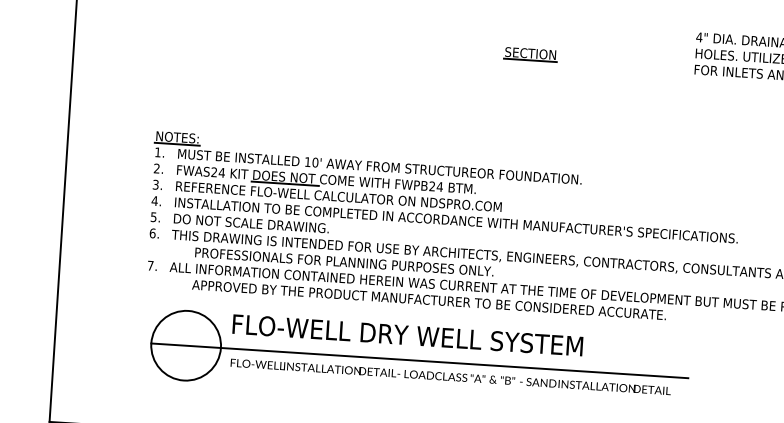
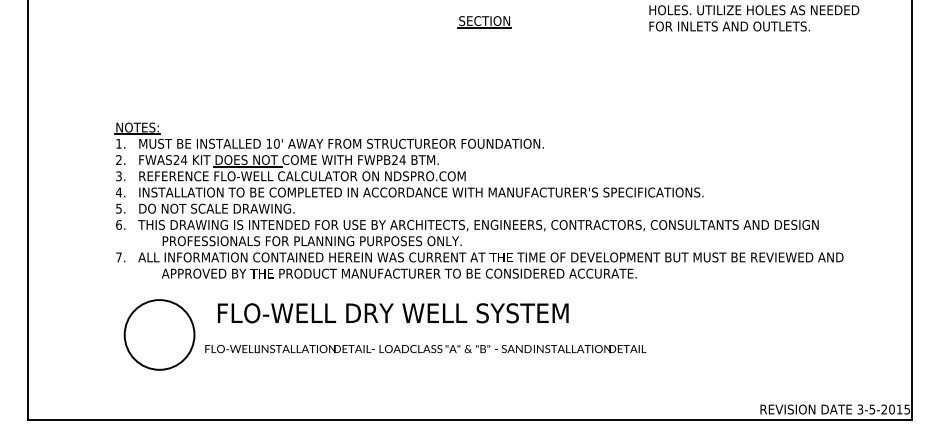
text: (407, 335) -> (392, 313), moved
line: (419, 360) -> (393, 334), removed

